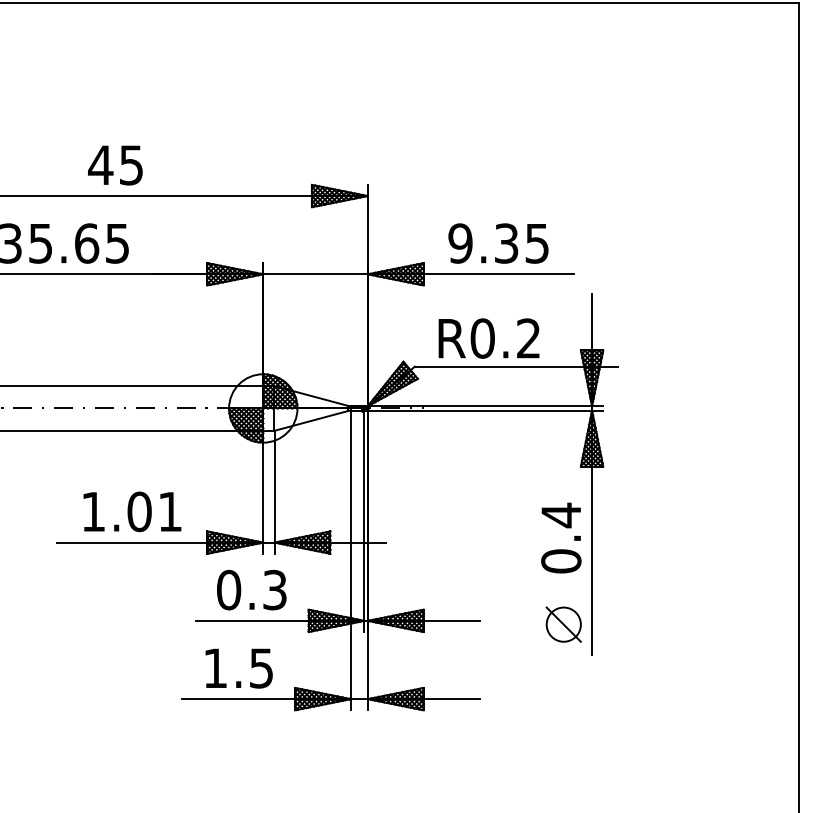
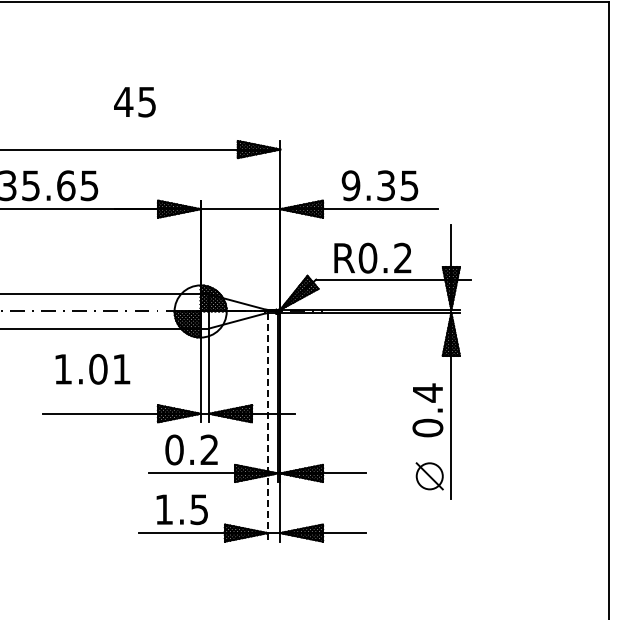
text: (114, 165) -> (134, 102), moved
text: (131, 512) -> (92, 369), moved
line: (350, 560) -> (267, 427), solid -> dashed
text: (274, 589) -> (209, 449), 0.3 -> 0.2

